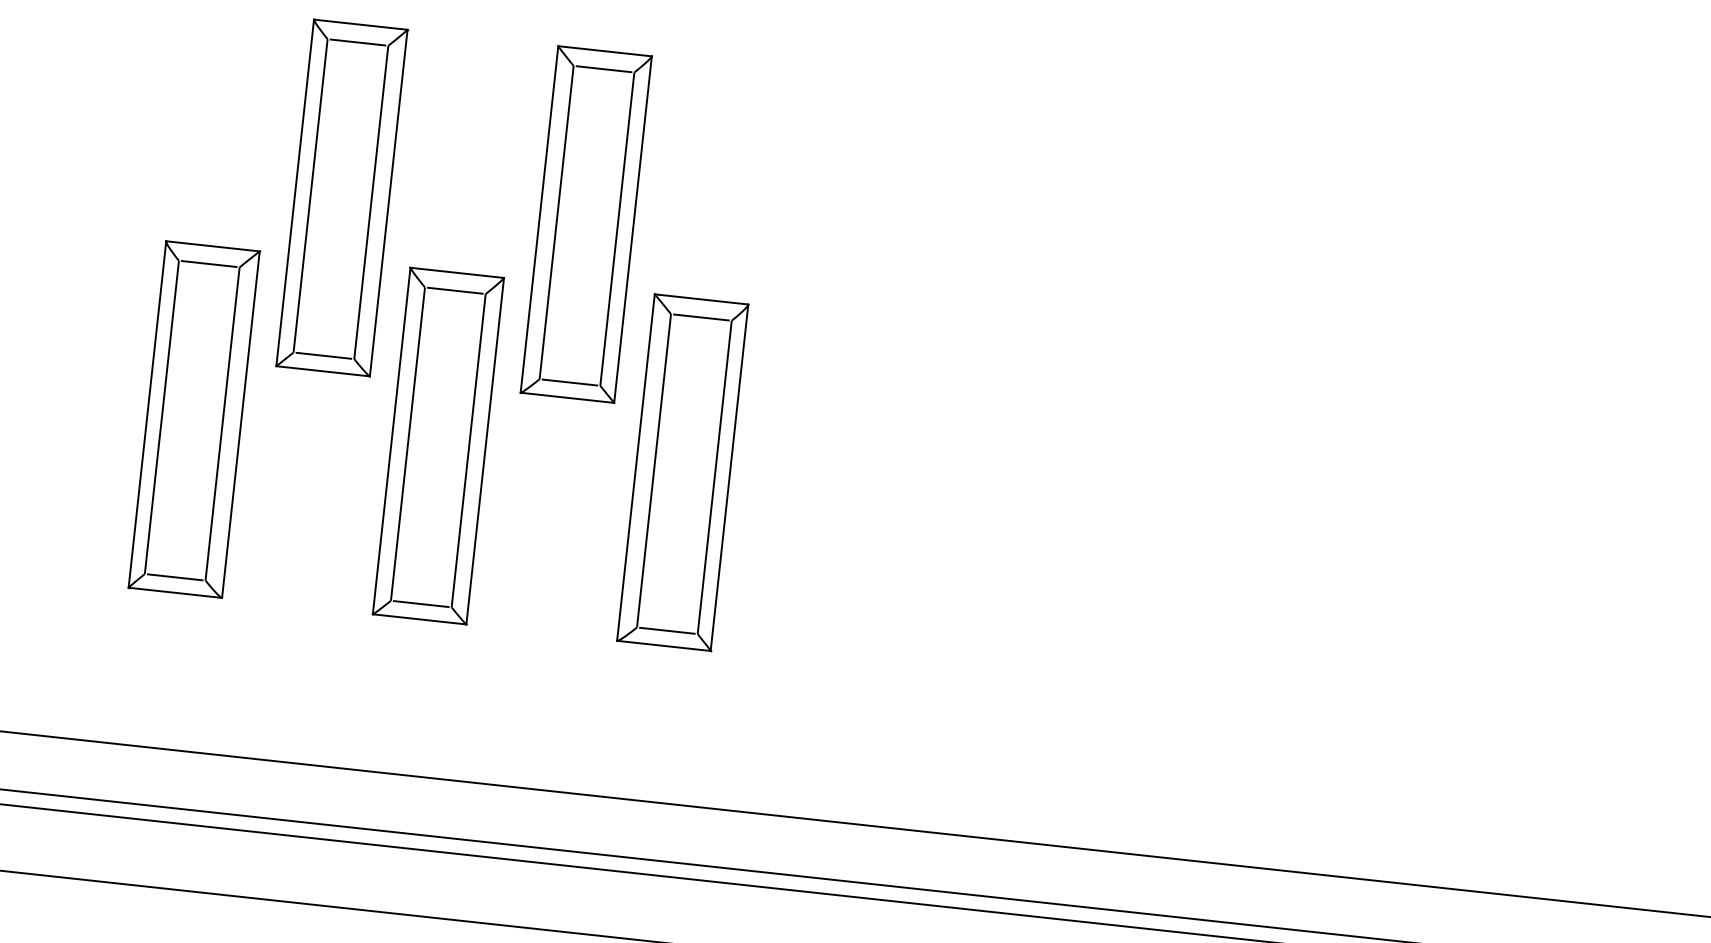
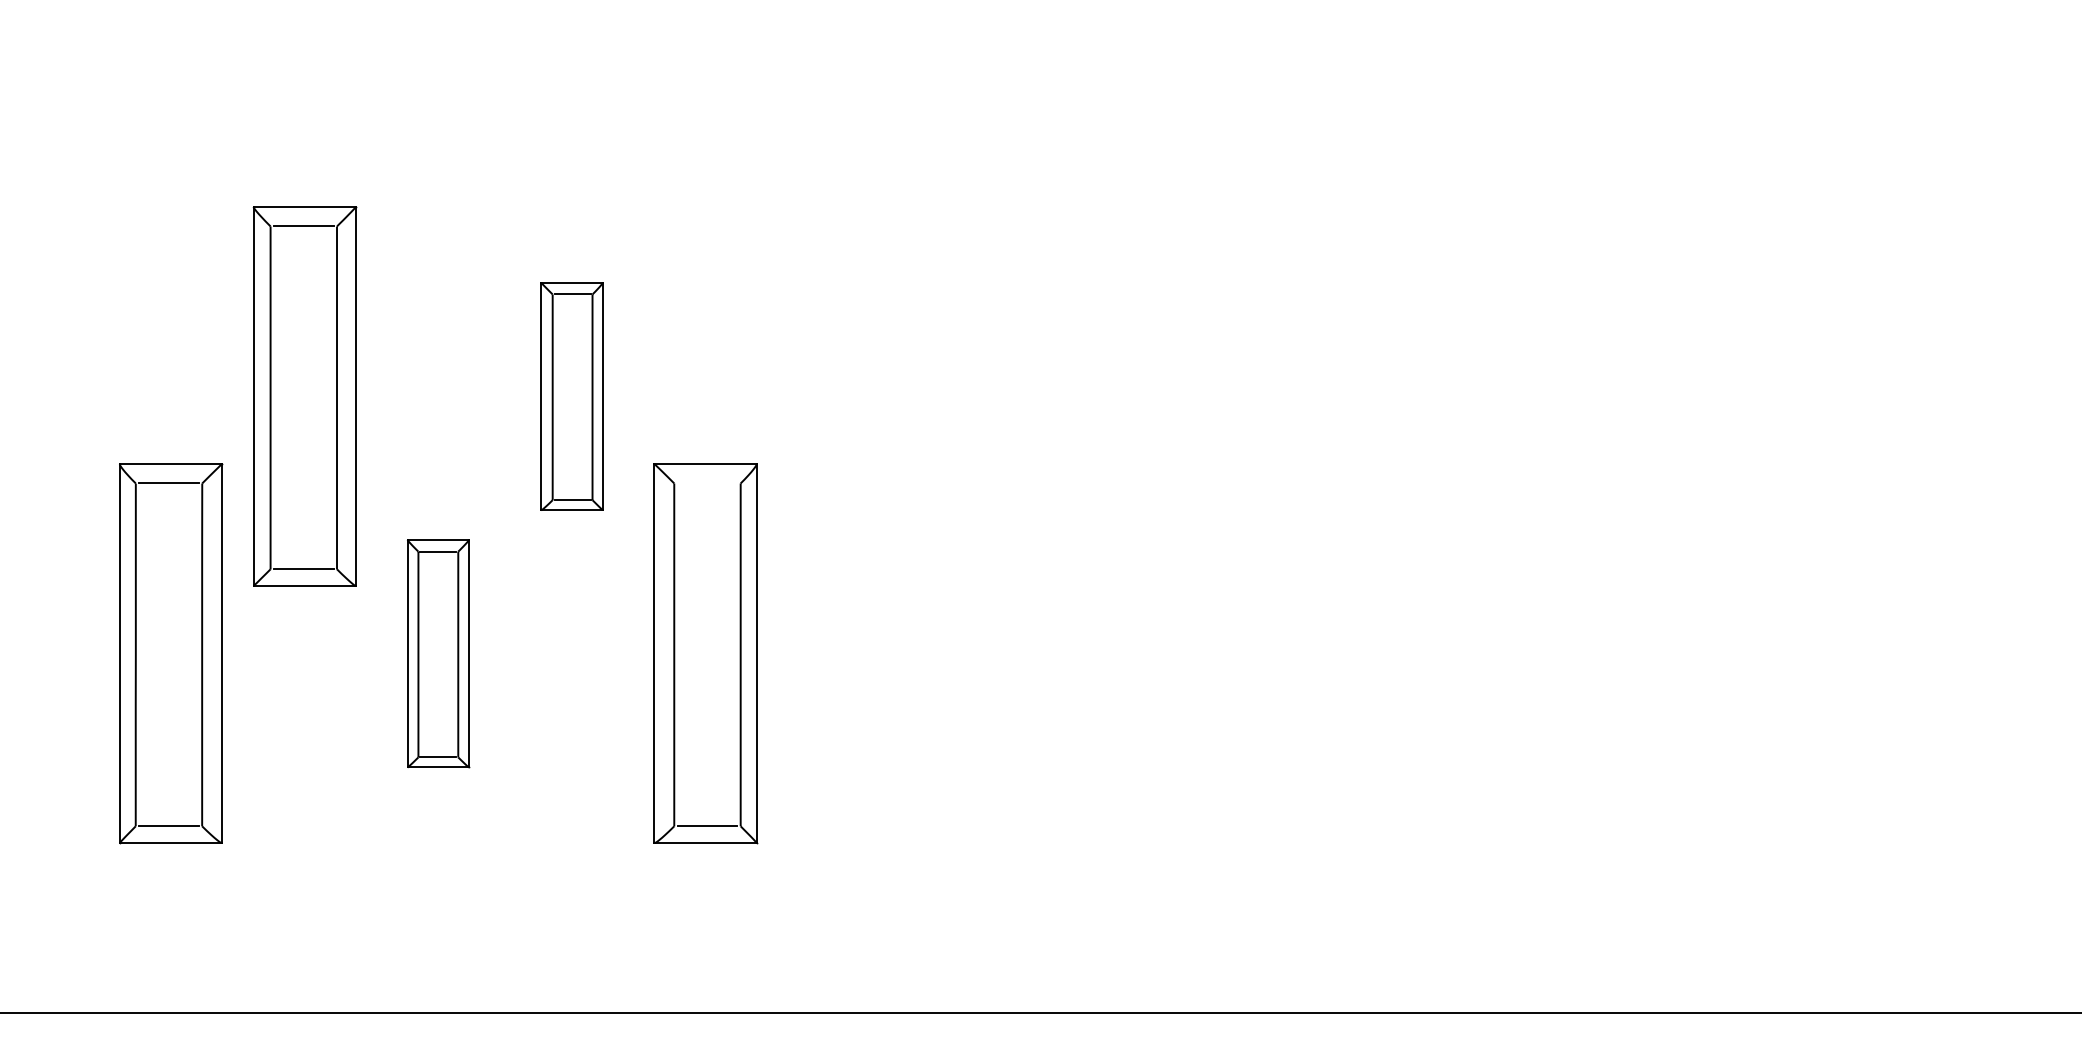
part: (585, 224) -> (571, 396), size x0.6
line: (701, 317) -> (707, 483), removed
part: (438, 446) -> (438, 653), size x0.6

